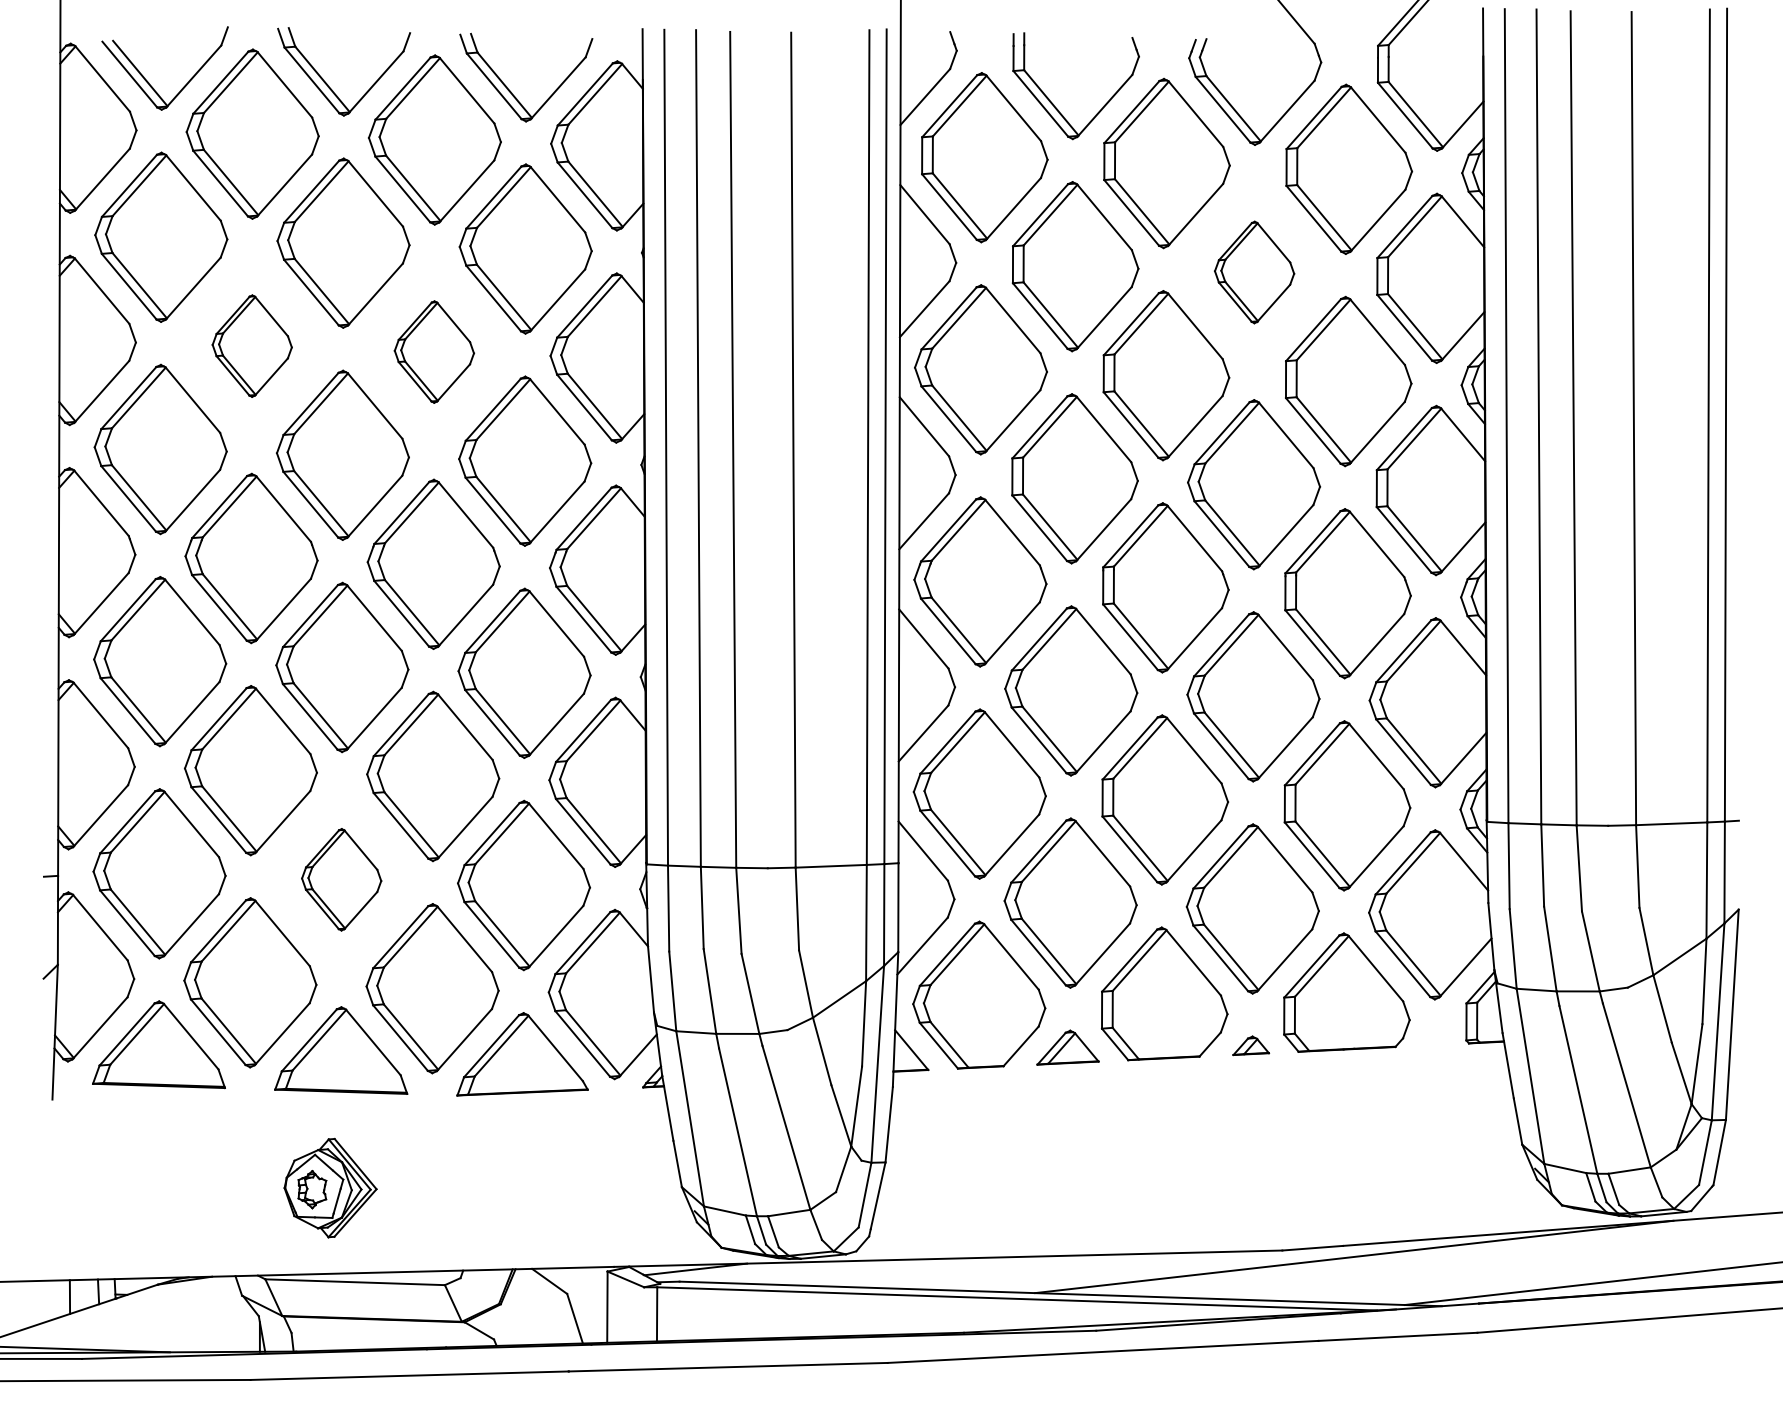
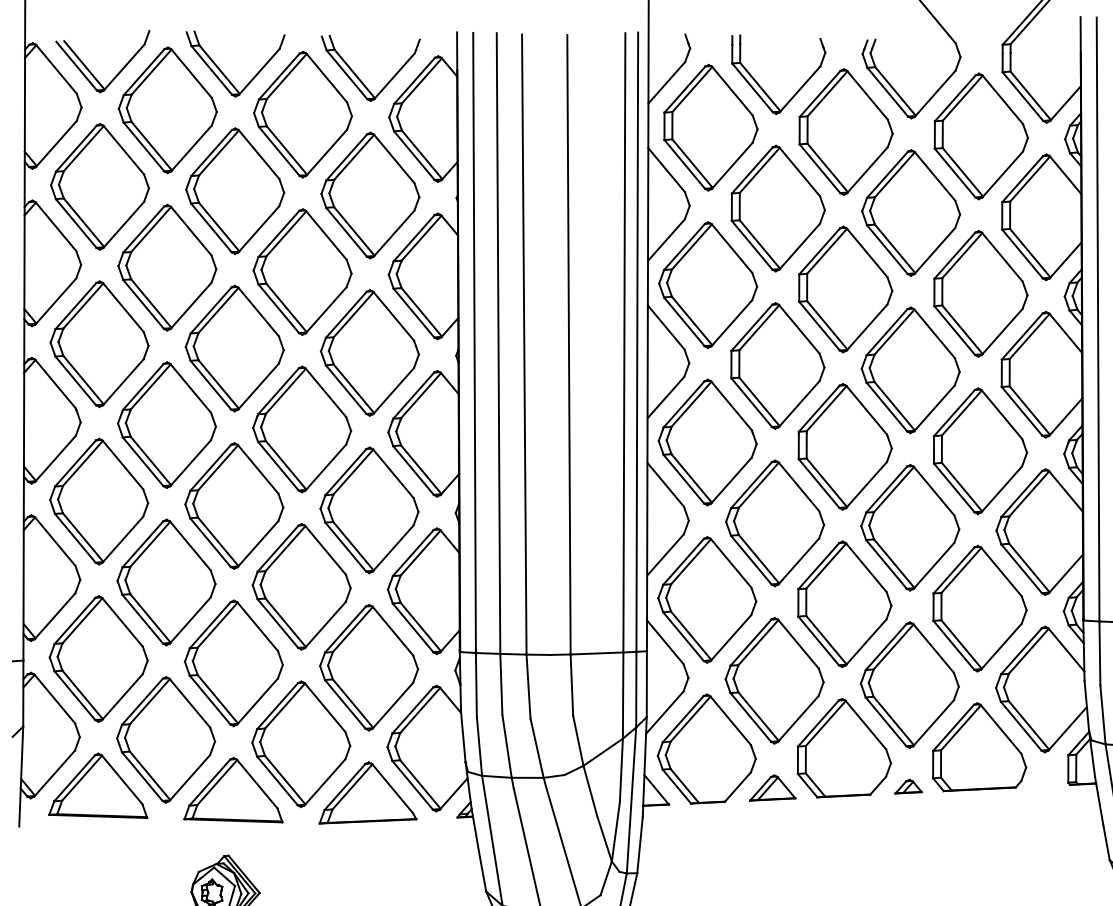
part: (1254, 272) -> (911, 212), size x1.67
part: (252, 345) -> (167, 267), size x1.67
part: (434, 351) -> (302, 271), size x1.67
part: (341, 879) -> (233, 663), size x1.67

